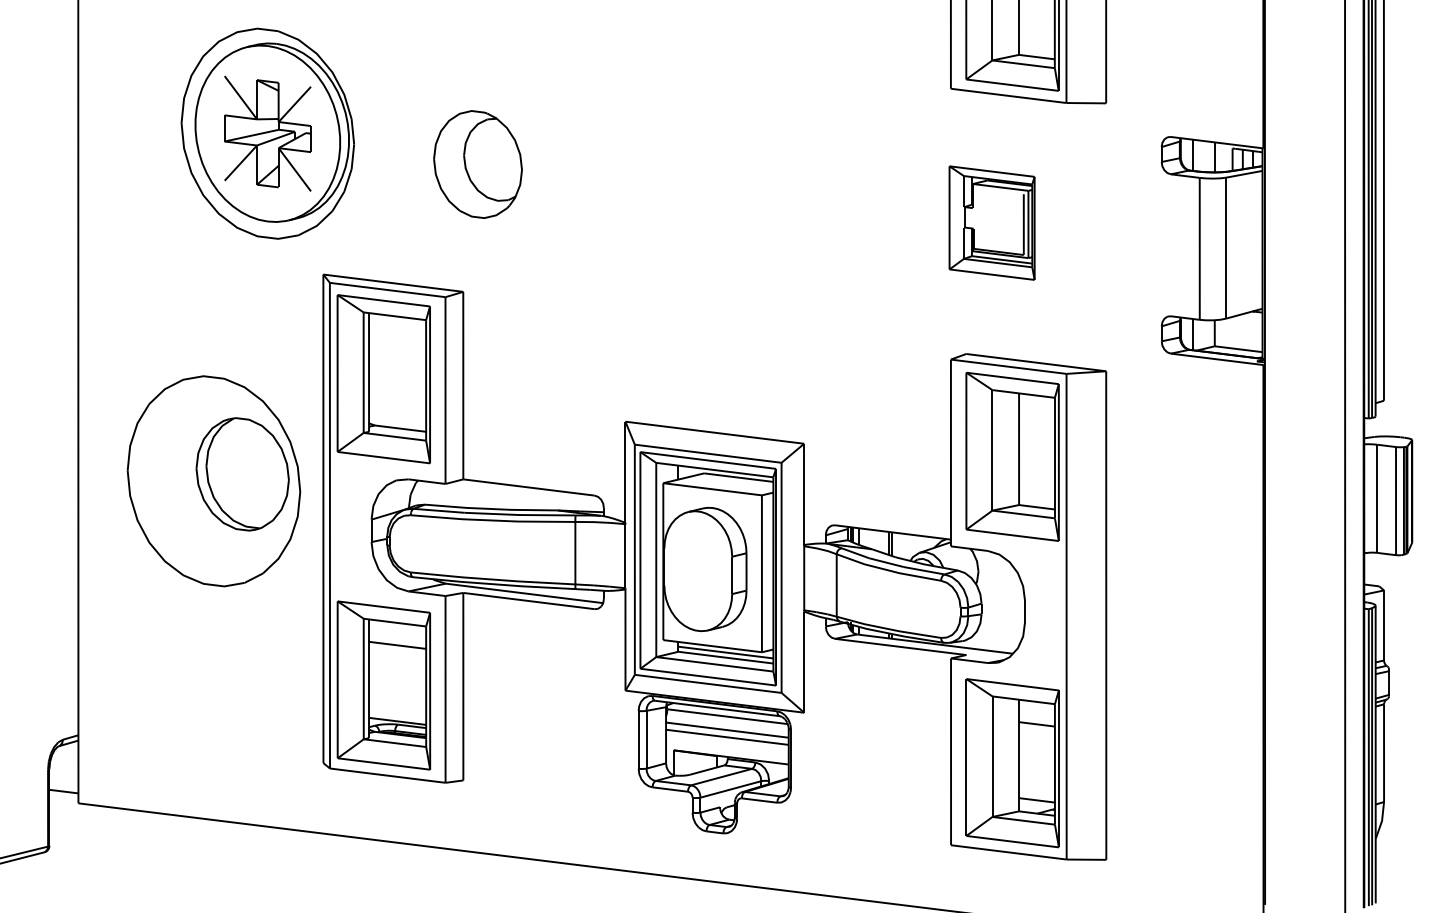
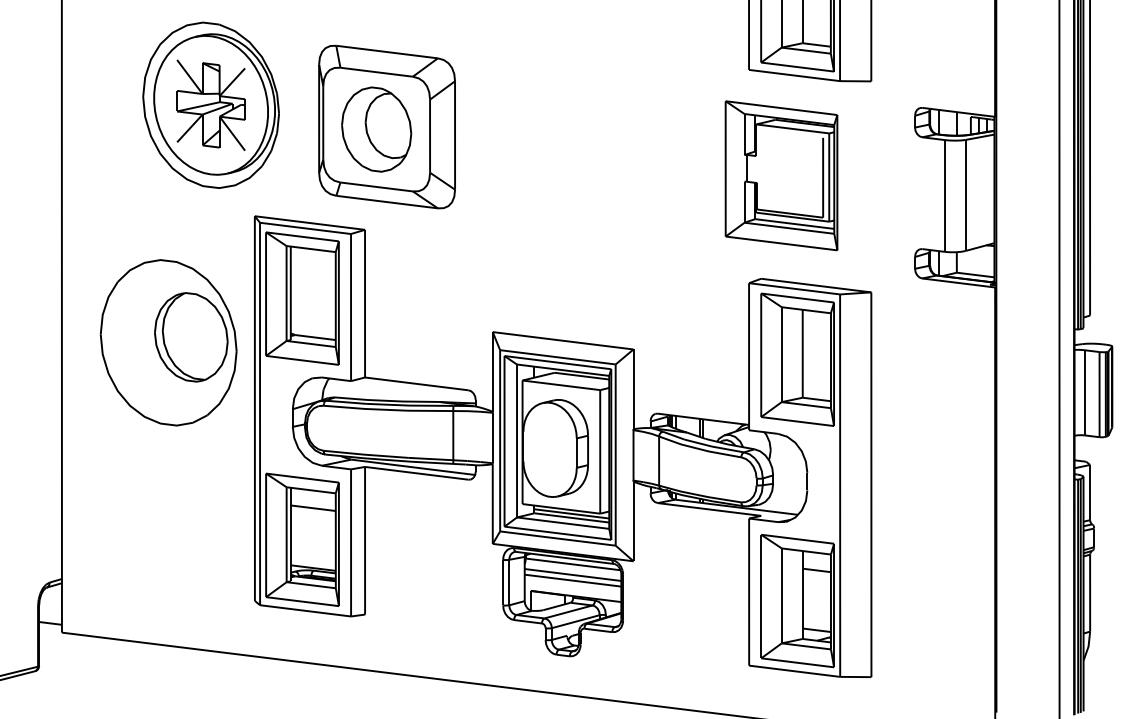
part: (491, 161) -> (387, 127), added
part: (991, 222) -> (781, 175), size x1.67
part: (213, 481) -> (168, 342), moved

